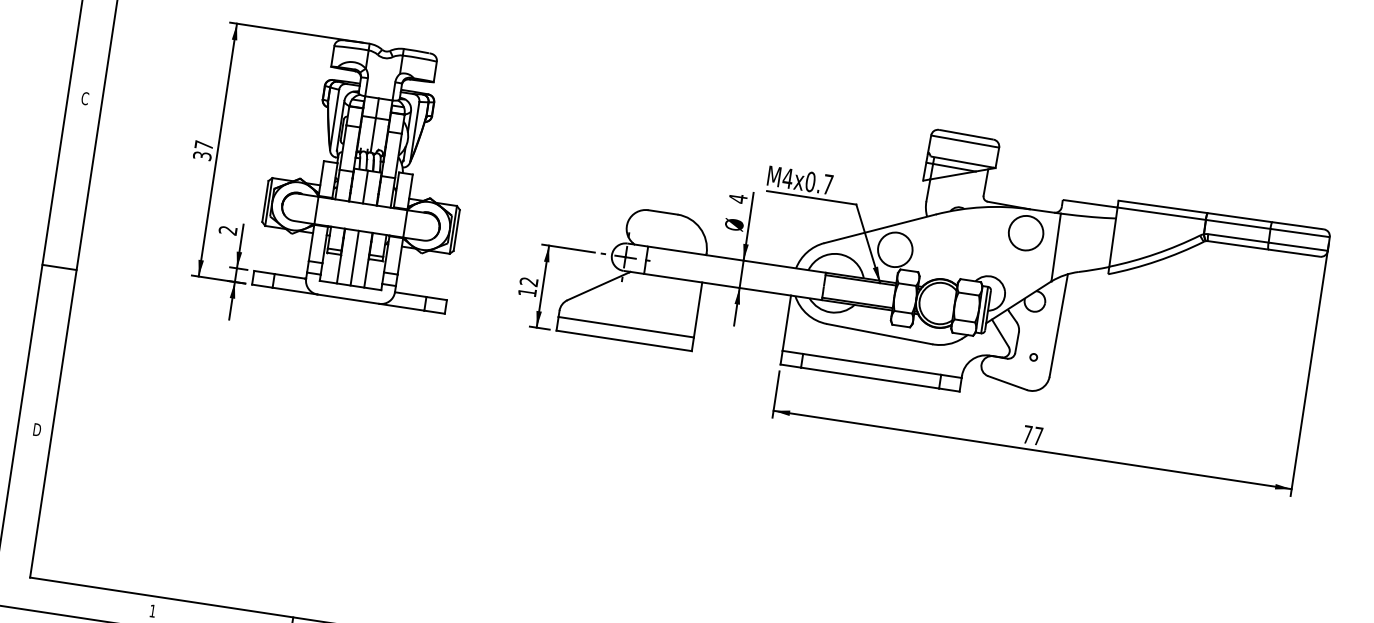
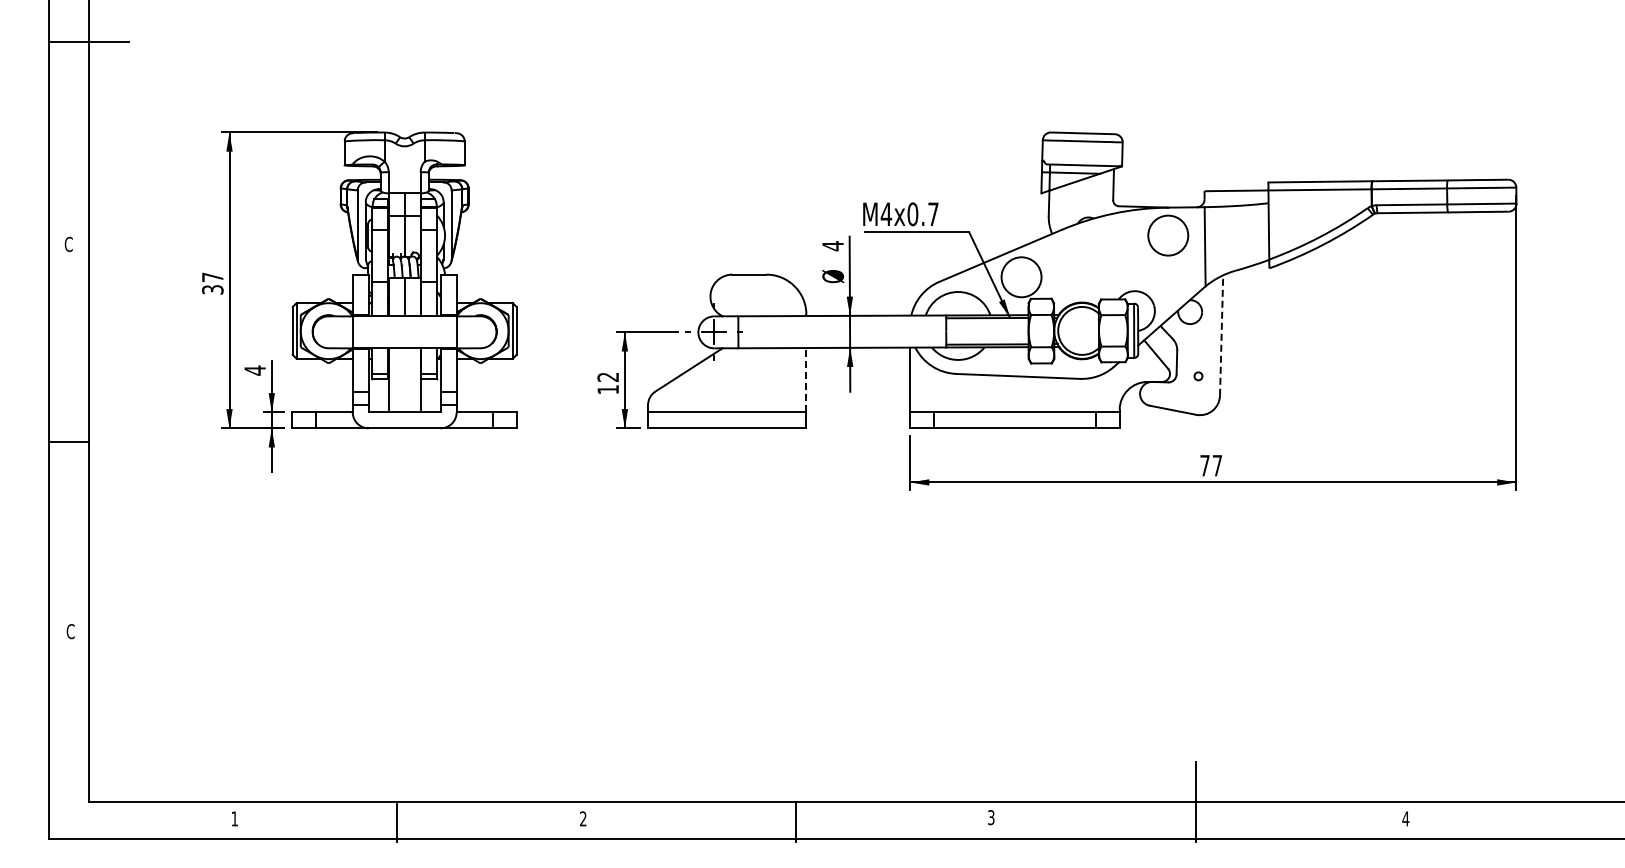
text: (227, 230) -> (254, 370), 2 -> 4
line: (354, 258) -> (404, 380), removed
line: (698, 309) -> (806, 379), solid -> dashed
line: (1058, 325) -> (1221, 335), solid -> dashed
text: (36, 429) -> (70, 631), D -> C

